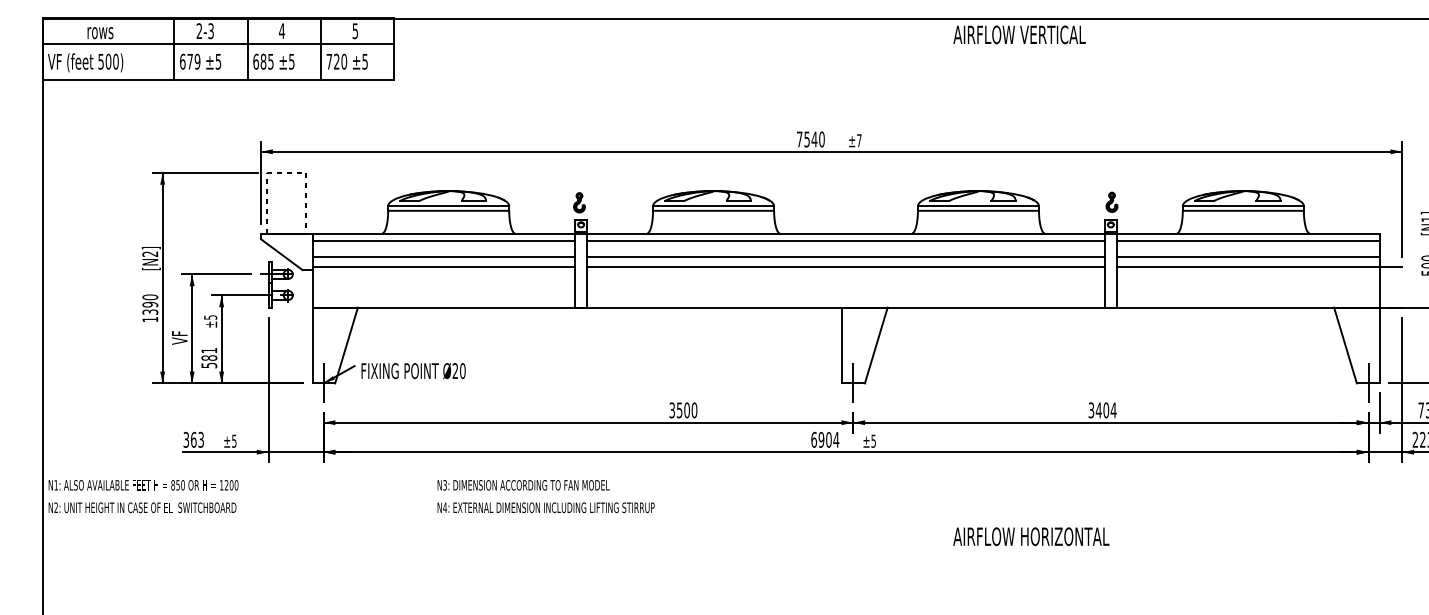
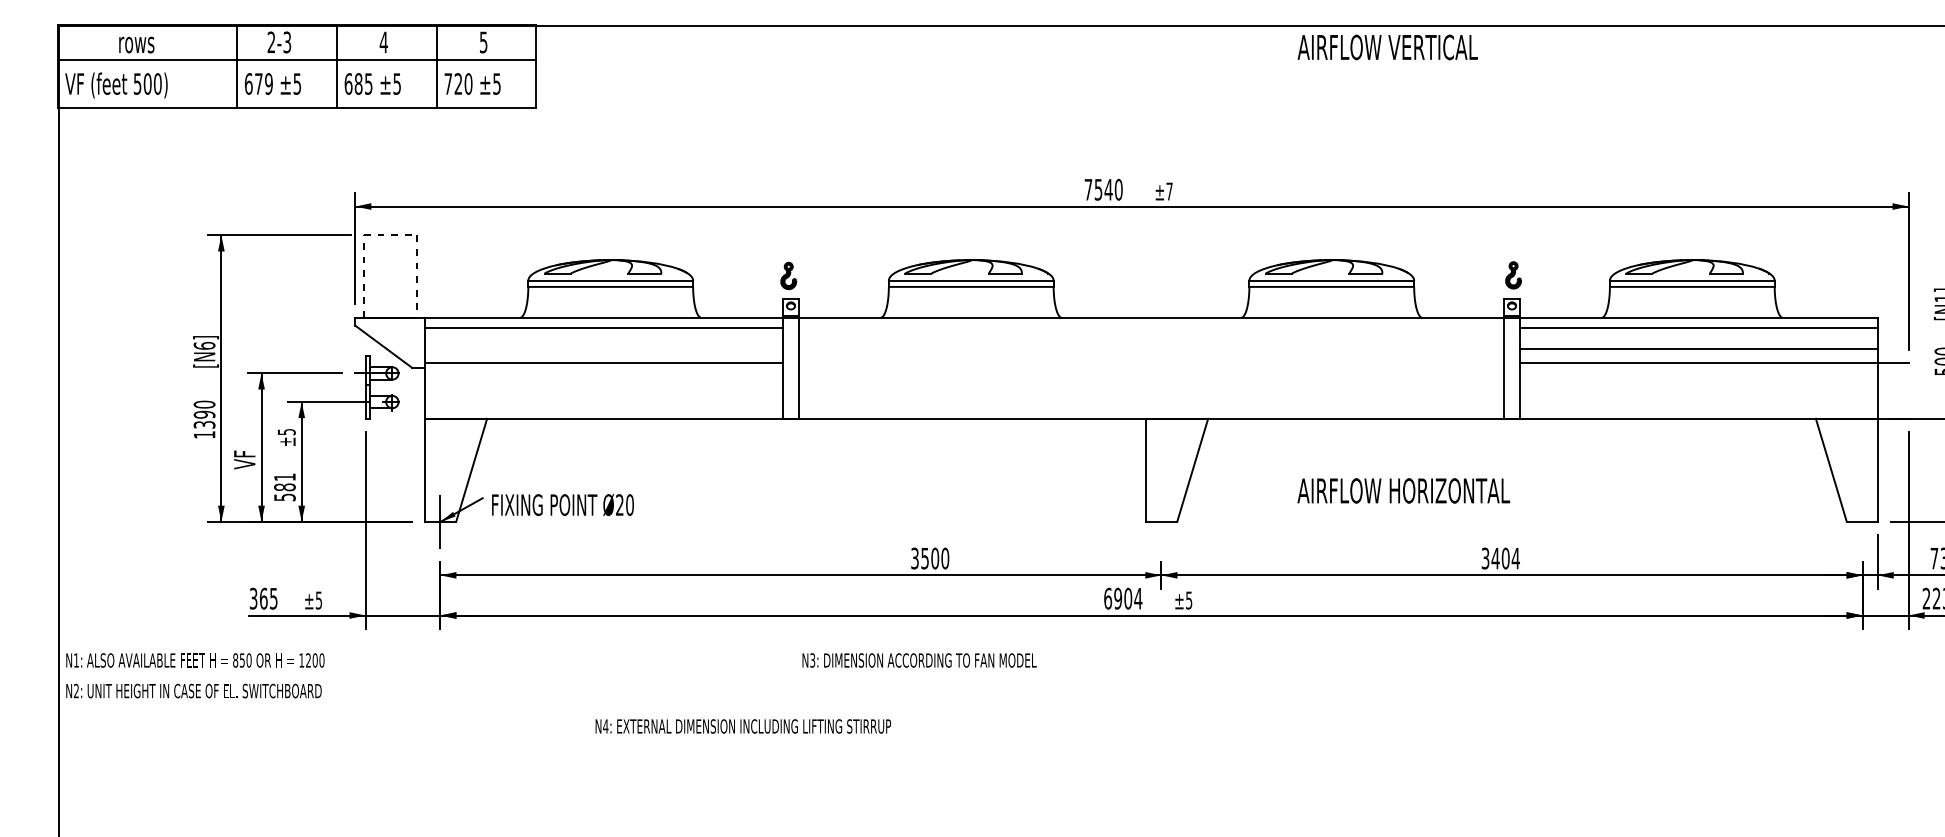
line: (845, 241) -> (1150, 328), removed
text: (150, 253) -> (204, 345), [N2] -> [N6]
line: (443, 256) -> (603, 349), removed
line: (845, 256) -> (1150, 349), removed
line: (845, 266) -> (1150, 362), removed
line: (853, 383) -> (1161, 521), removed
line: (1368, 383) -> (1862, 521), removed
text: (200, 439) -> (272, 598), 363 -> 365
text: (523, 485) -> (919, 660), moved
text: (545, 507) -> (742, 726), moved
text: (1031, 536) -> (1403, 490), moved

